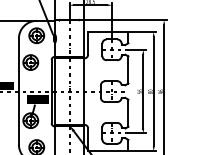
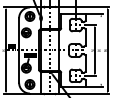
line: (154, 91) -> (101, 50), removed

